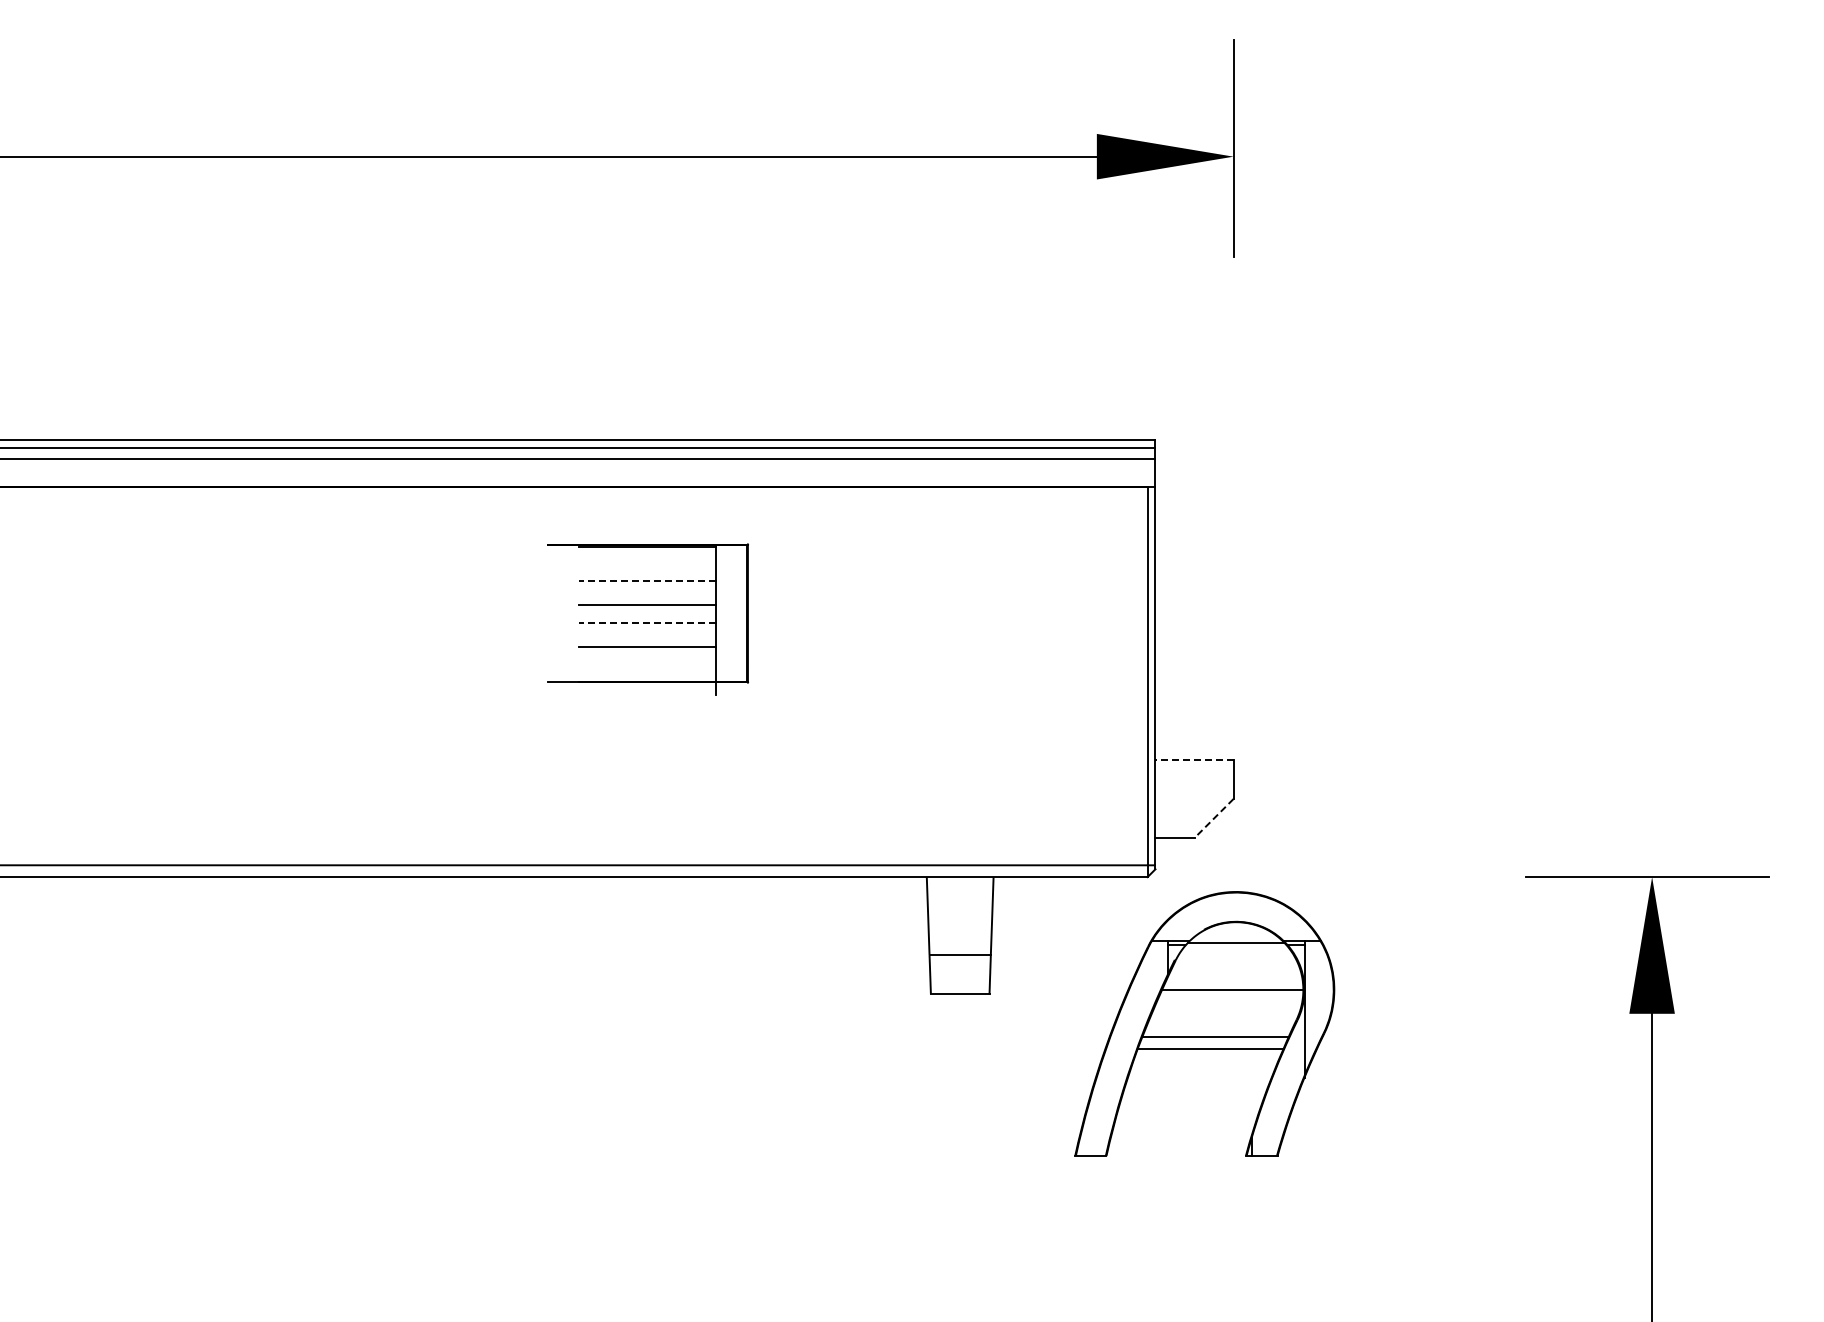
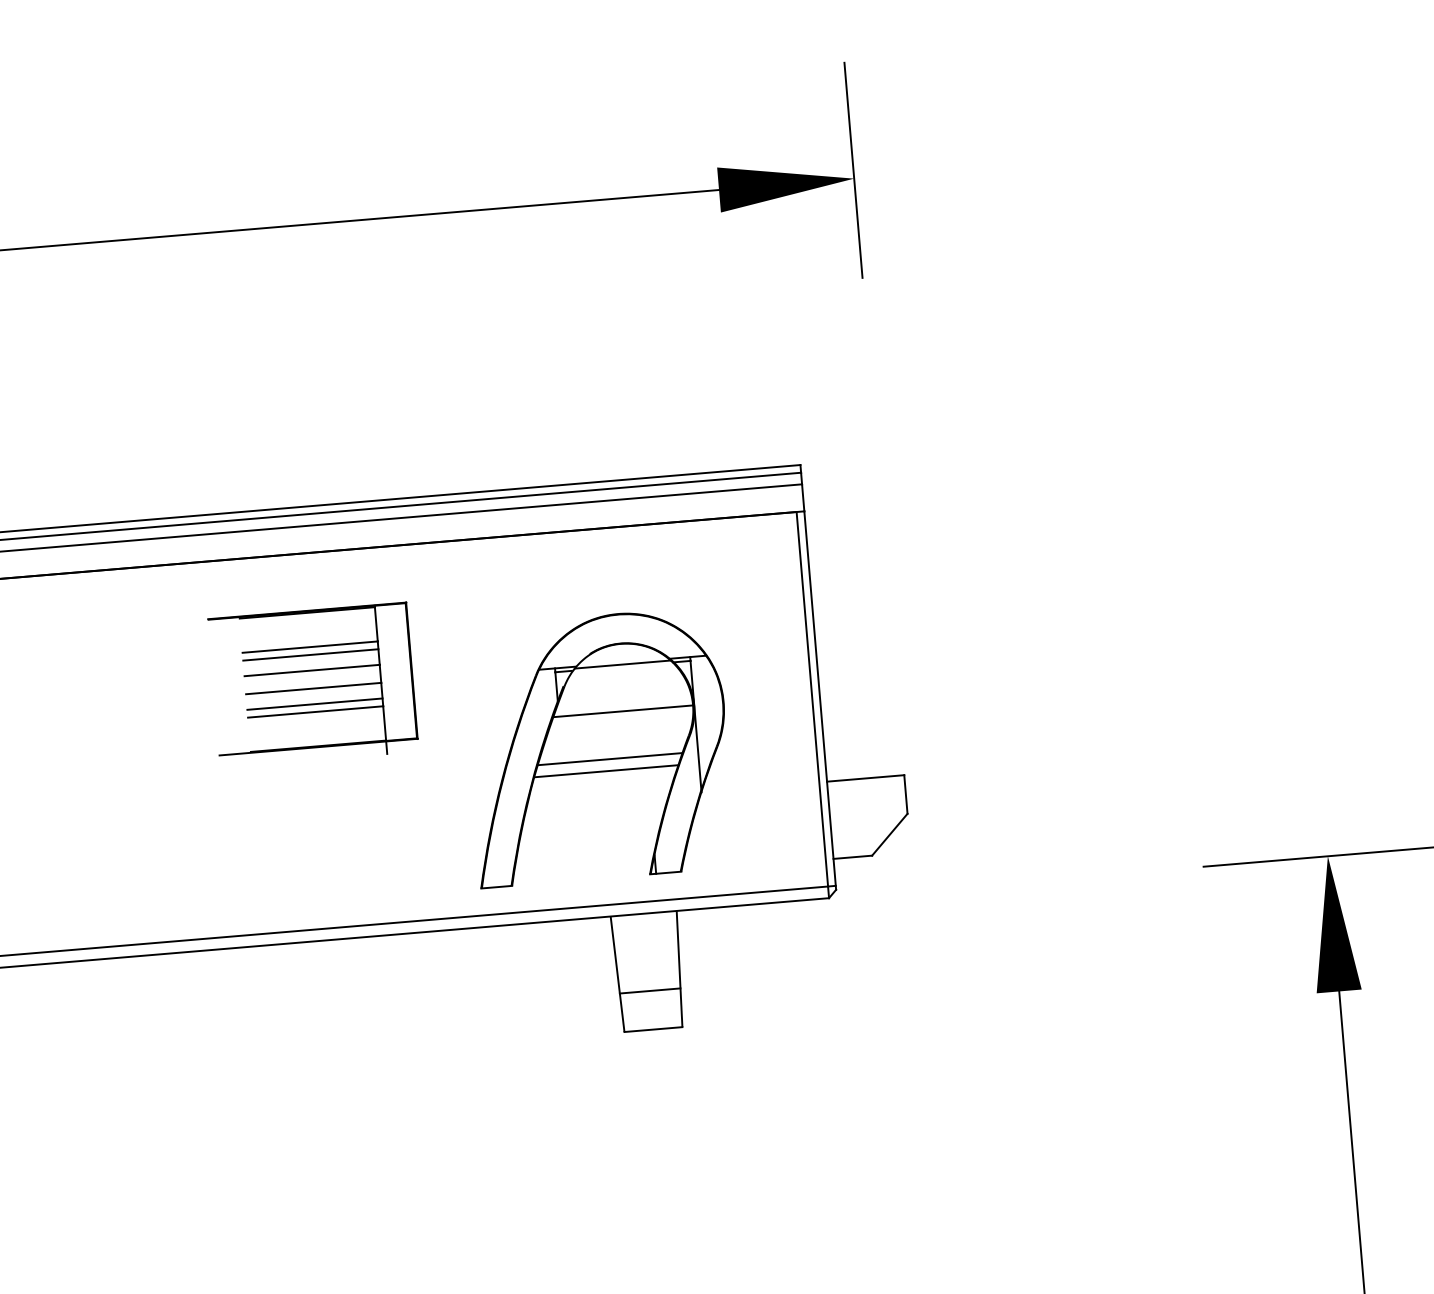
line: (647, 581) -> (309, 647), dashed -> solid
line: (647, 589) -> (310, 655), added
line: (647, 623) -> (313, 688), dashed -> solid
line: (647, 638) -> (314, 703), added
line: (1194, 759) -> (865, 777), dashed -> solid
line: (1214, 818) -> (890, 834), dashed -> solid
part: (1204, 1023) -> (598, 746), moved

